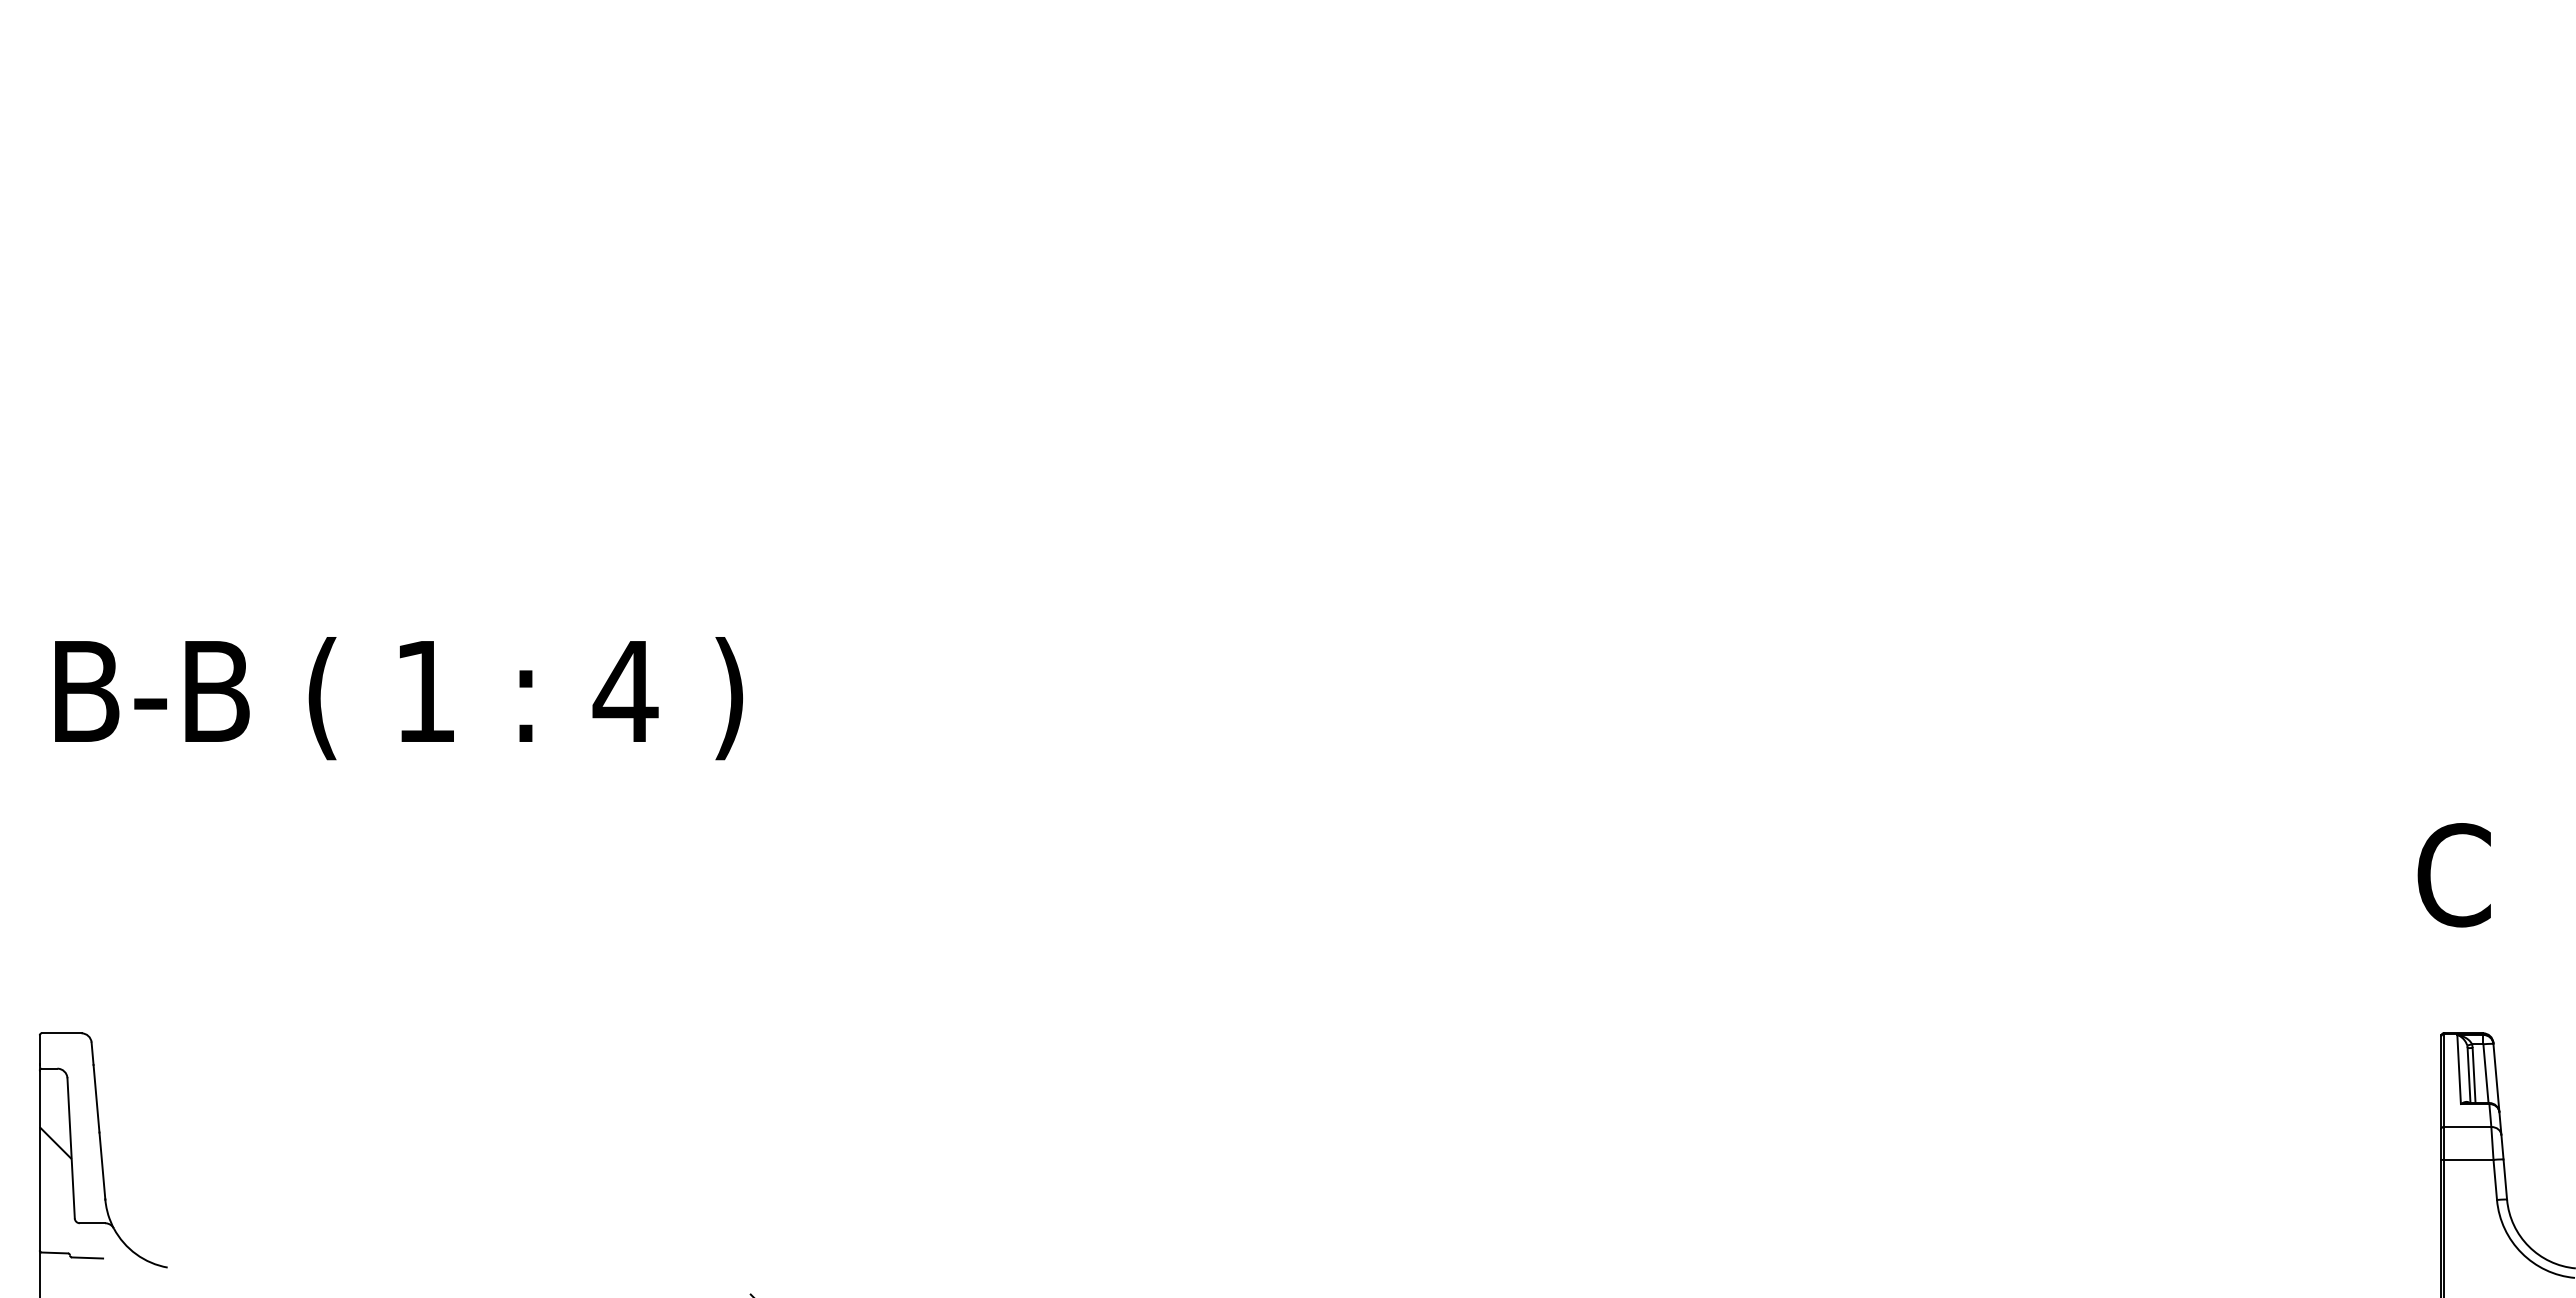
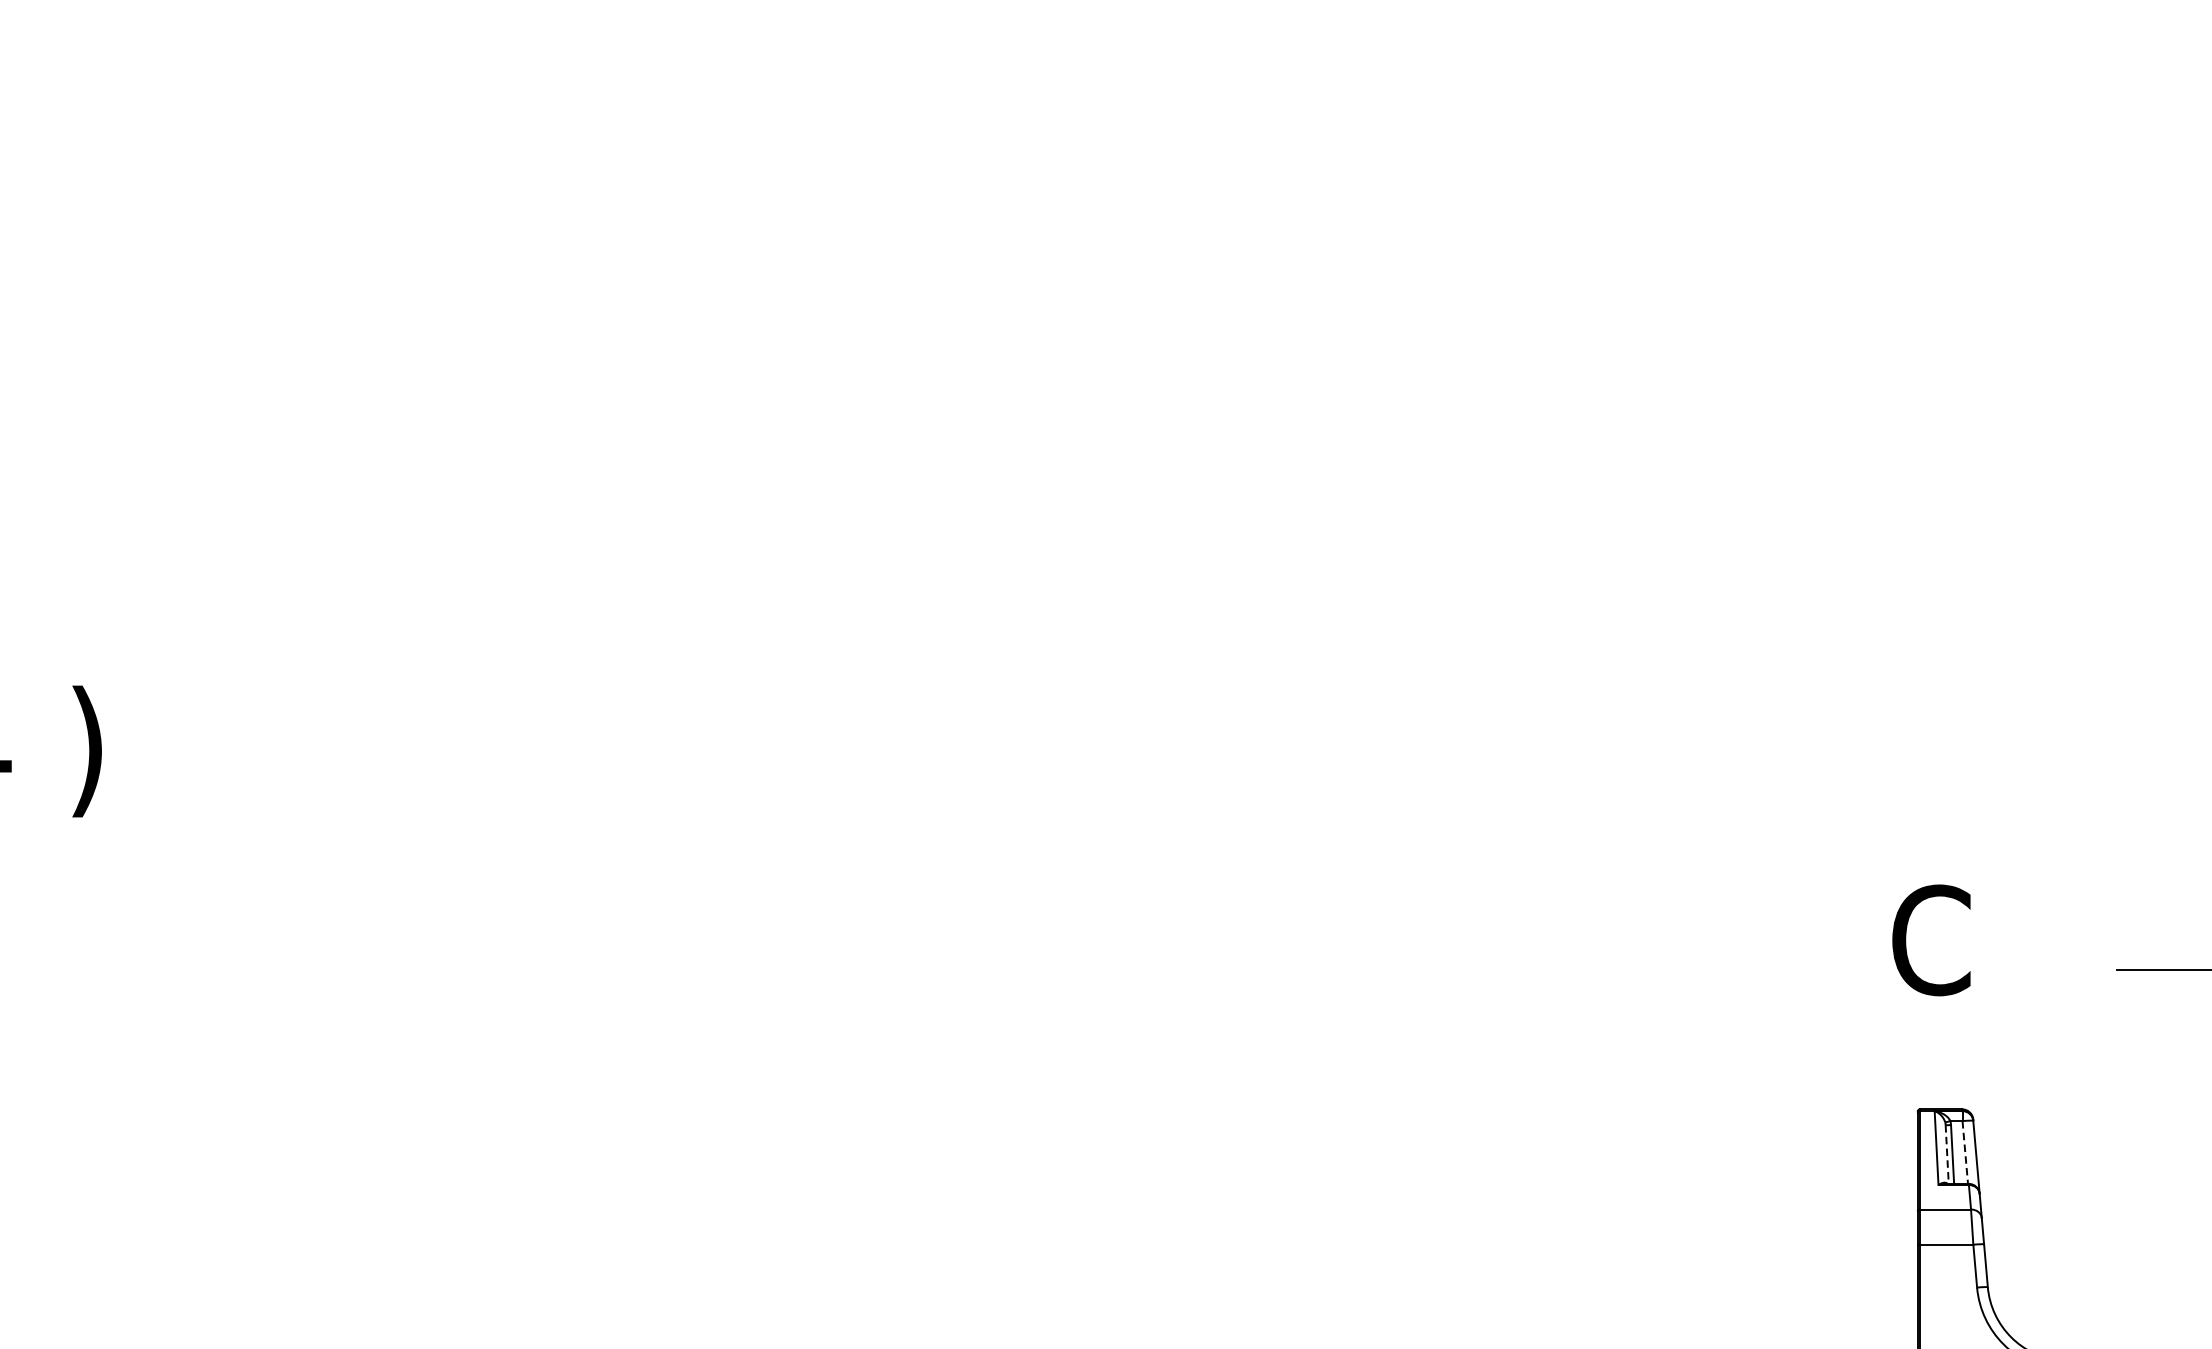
line: (2486, 1074) -> (1965, 1153), solid -> dashed
line: (2469, 1075) -> (1947, 1154), solid -> dashed

